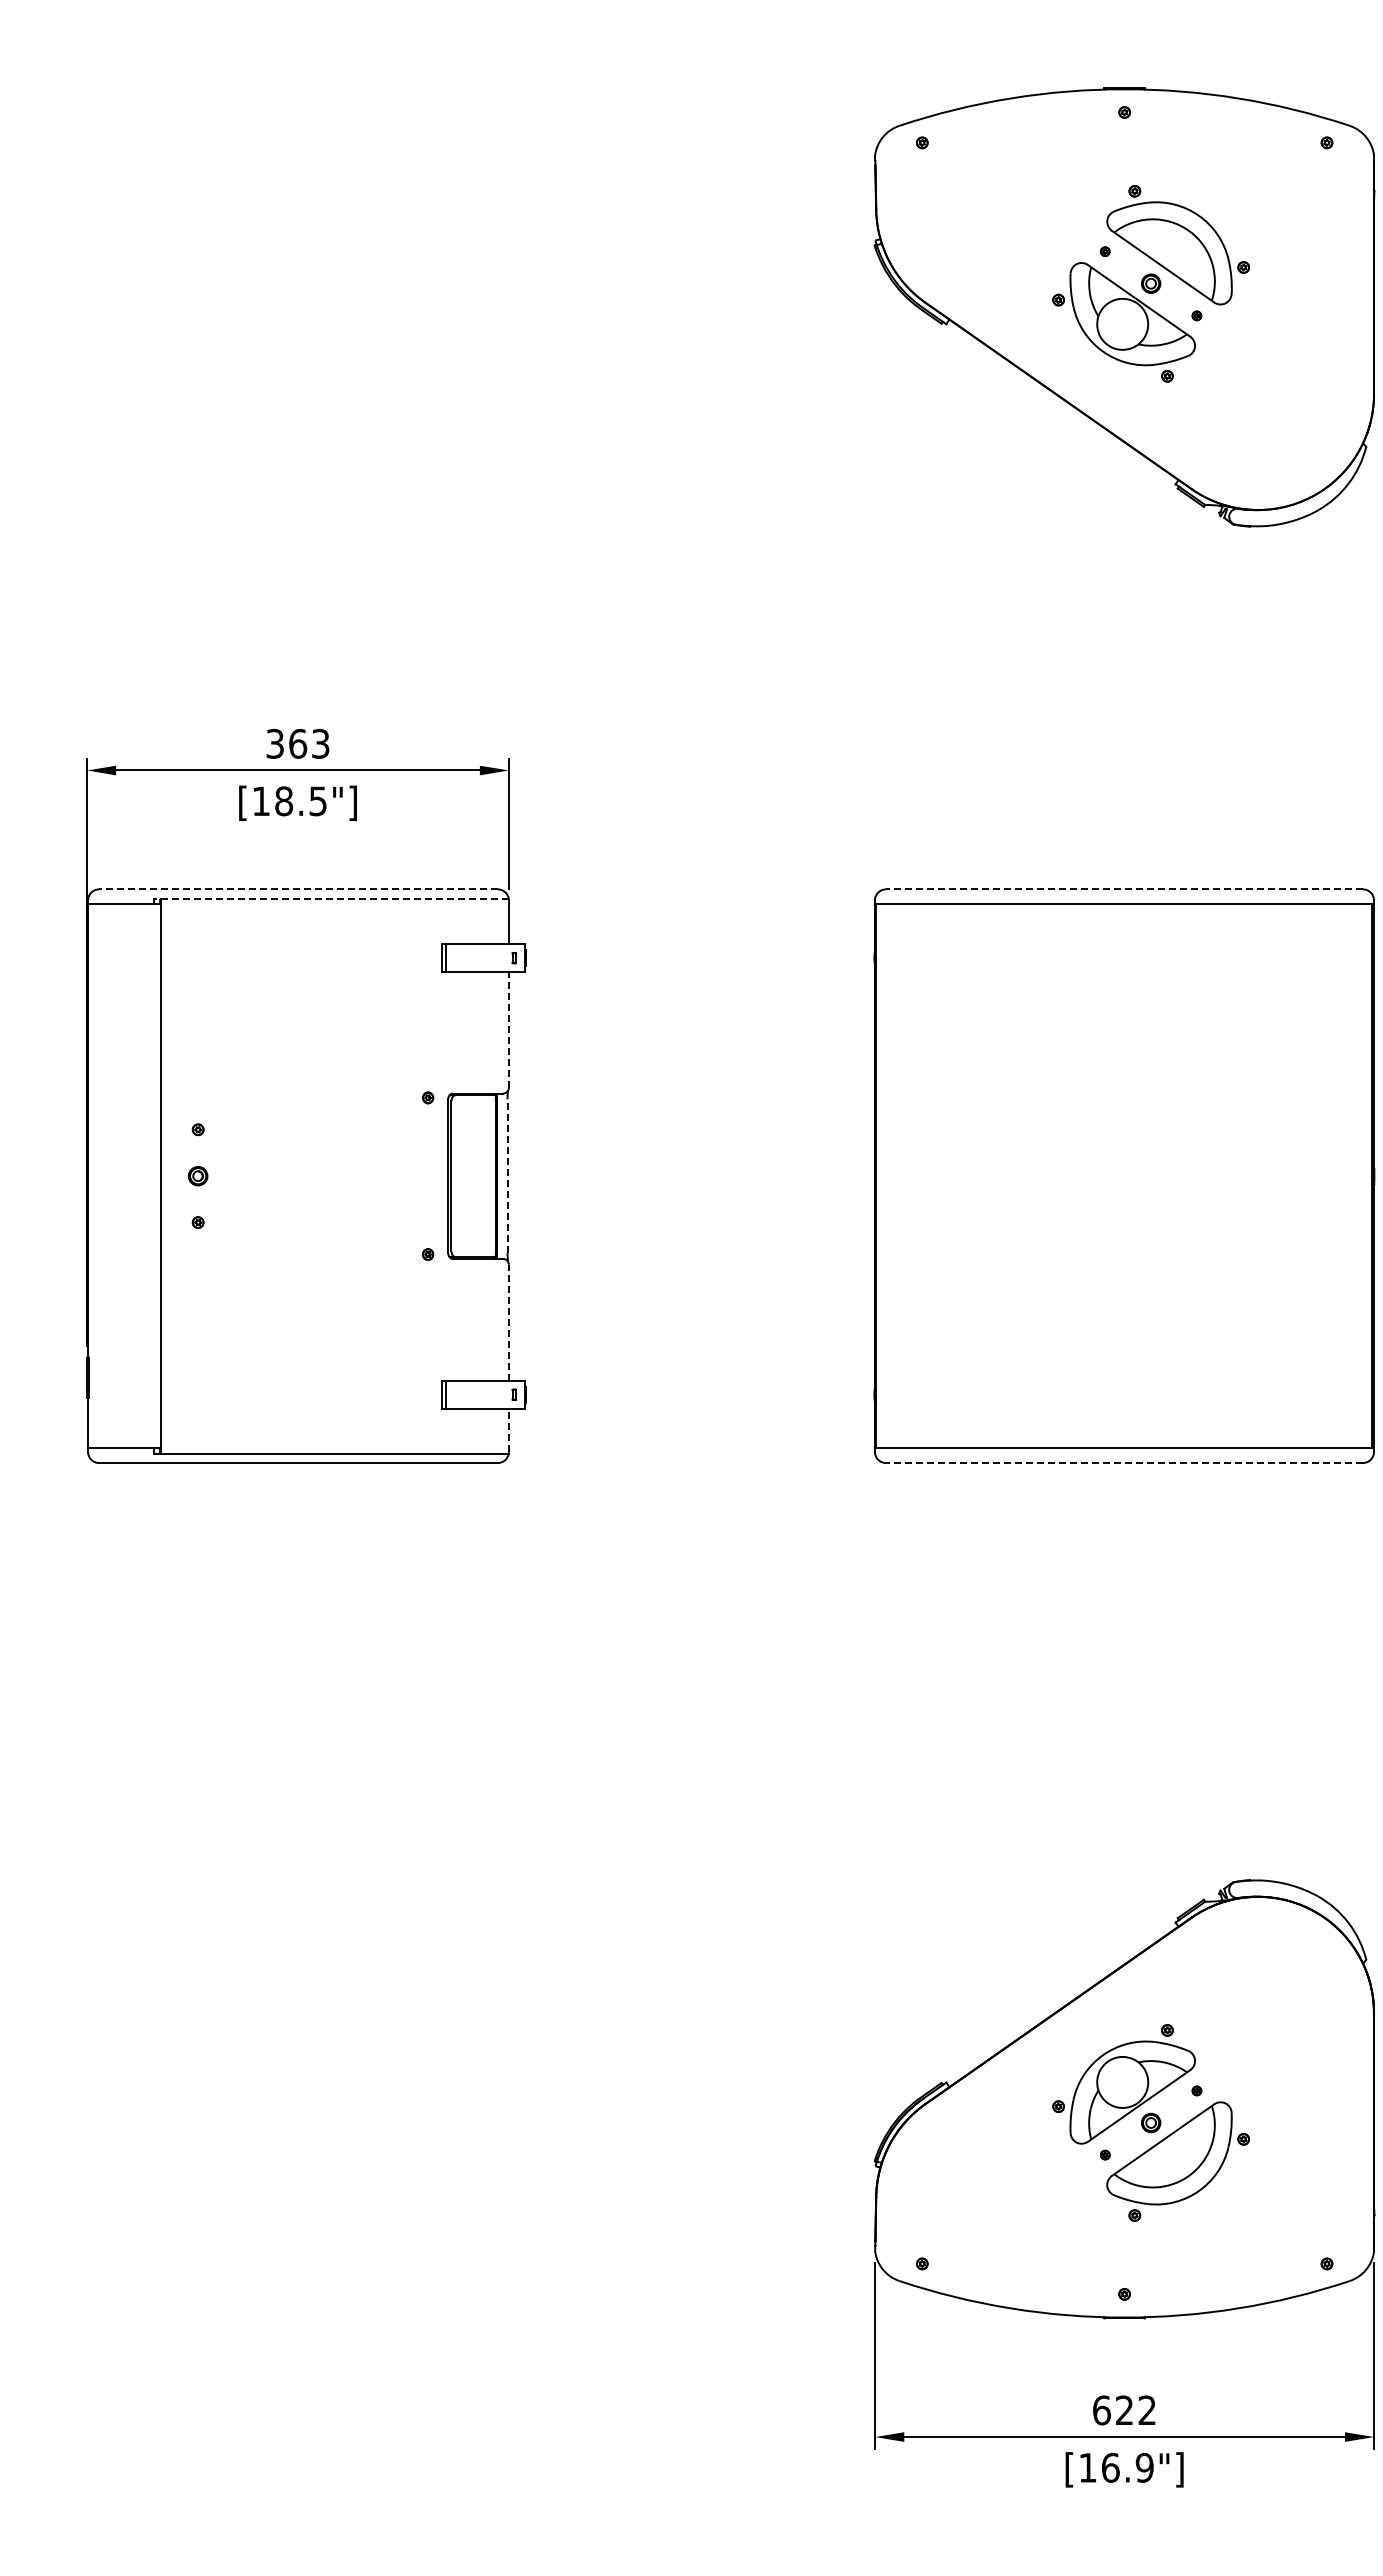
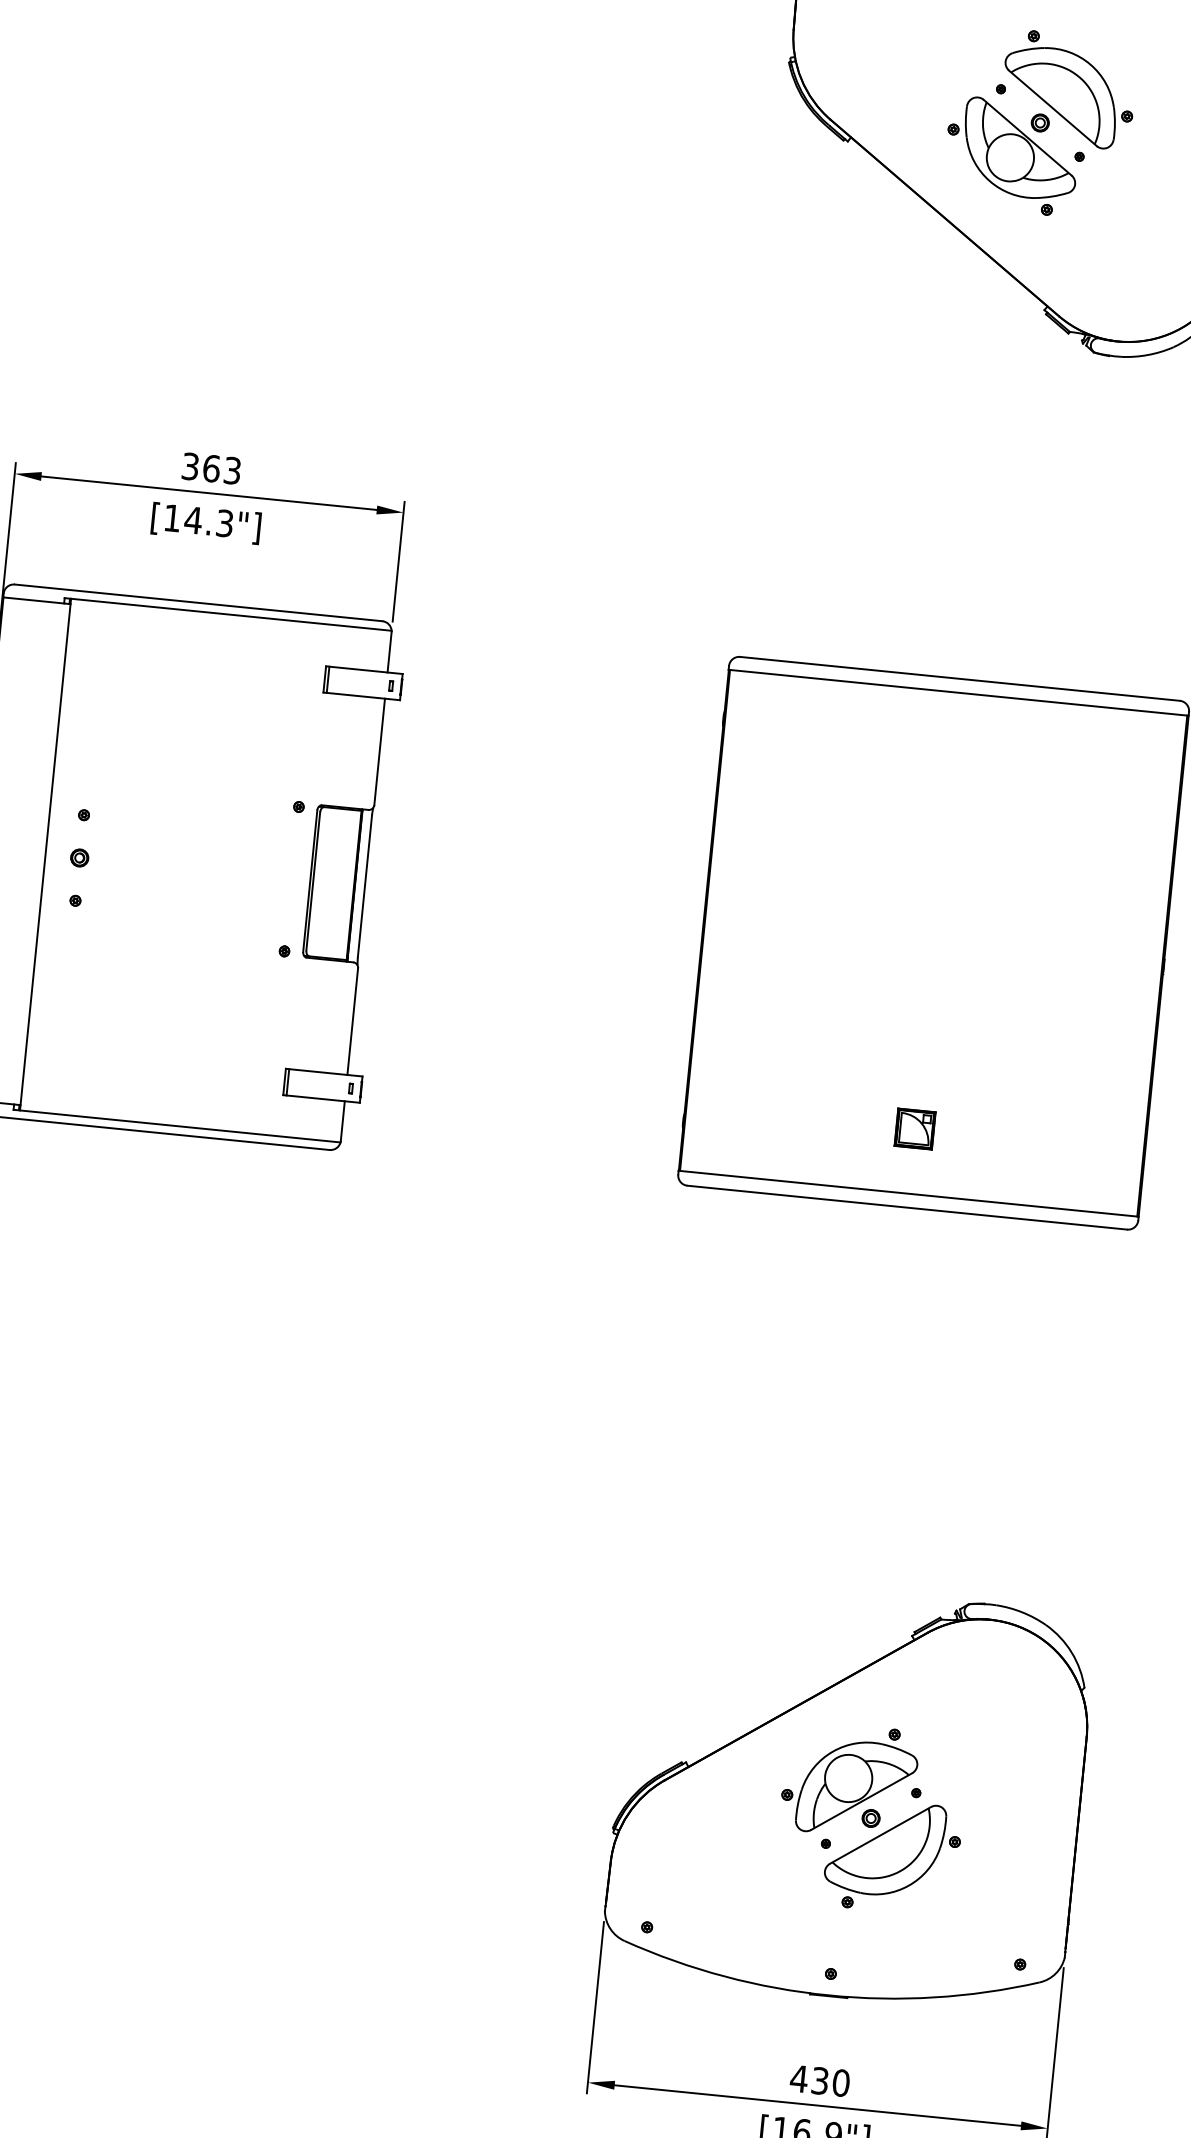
text: (300, 801) -> (208, 522), [18.5"] -> [14.3"]
line: (297, 889) -> (197, 602), dashed -> solid
line: (1123, 889) -> (959, 678), dashed -> solid
line: (330, 898) -> (227, 614), dashed -> solid
line: (508, 1030) -> (379, 752), dashed -> solid
line: (507, 1176) -> (364, 886), dashed -> solid
line: (508, 1322) -> (352, 1021), dashed -> solid
part: (1124, 1377) -> (915, 1128), added
line: (508, 1430) -> (342, 1120), dashed -> solid
line: (1123, 1463) -> (906, 1208), dashed -> solid
text: (1124, 2410) -> (820, 2081), 622 -> 430

